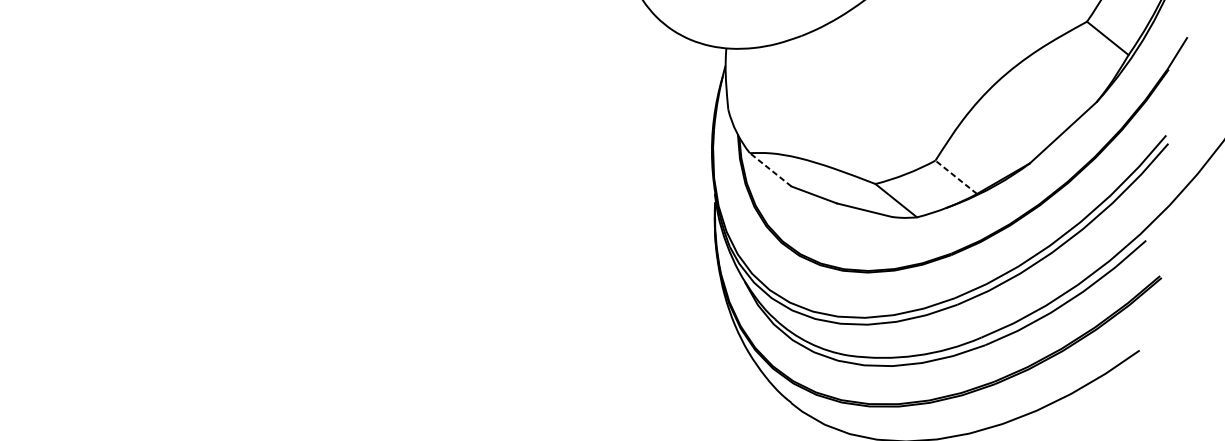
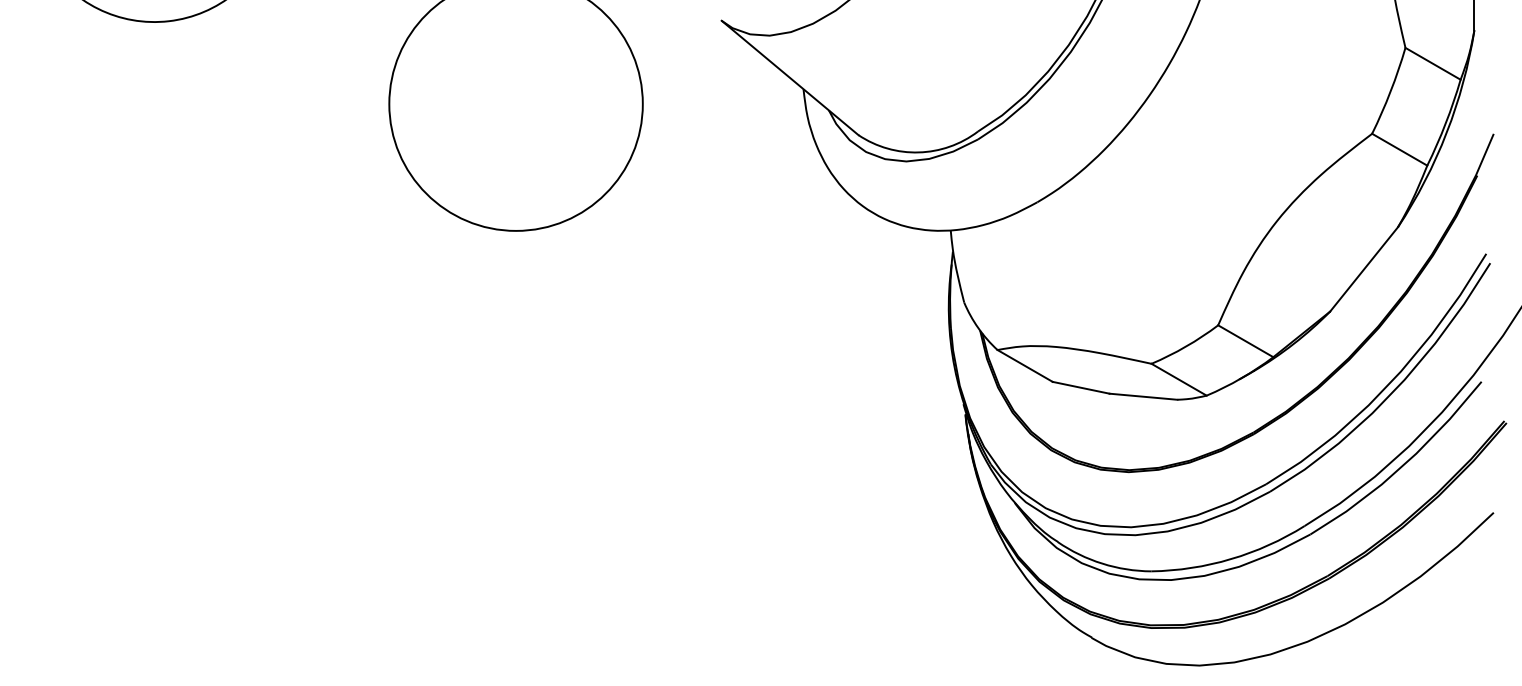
line: (771, 169) -> (1025, 365), dashed -> solid
line: (956, 177) -> (1245, 341), dashed -> solid

